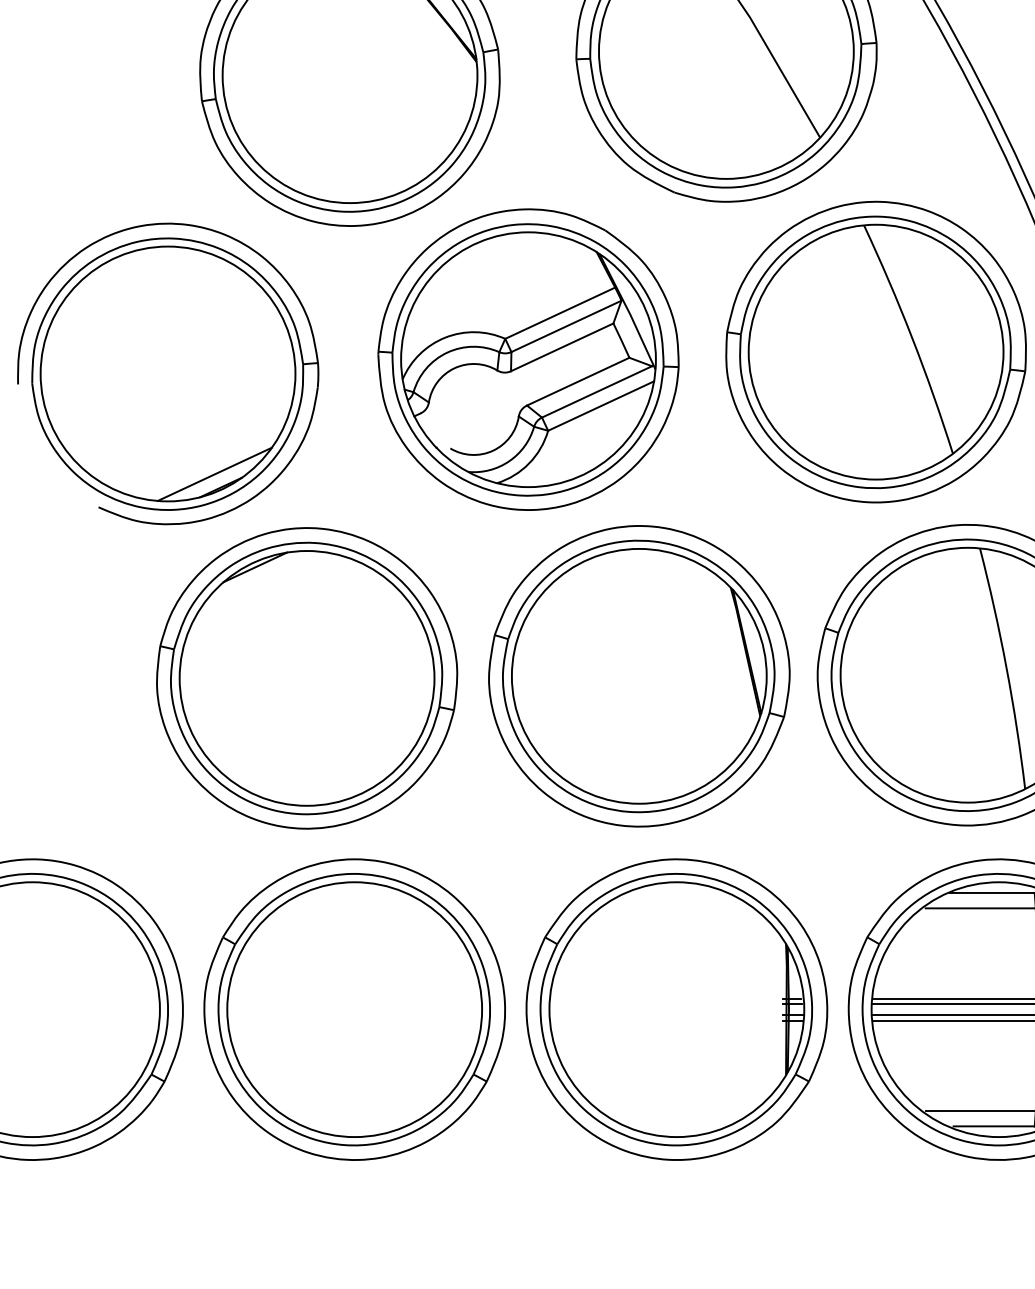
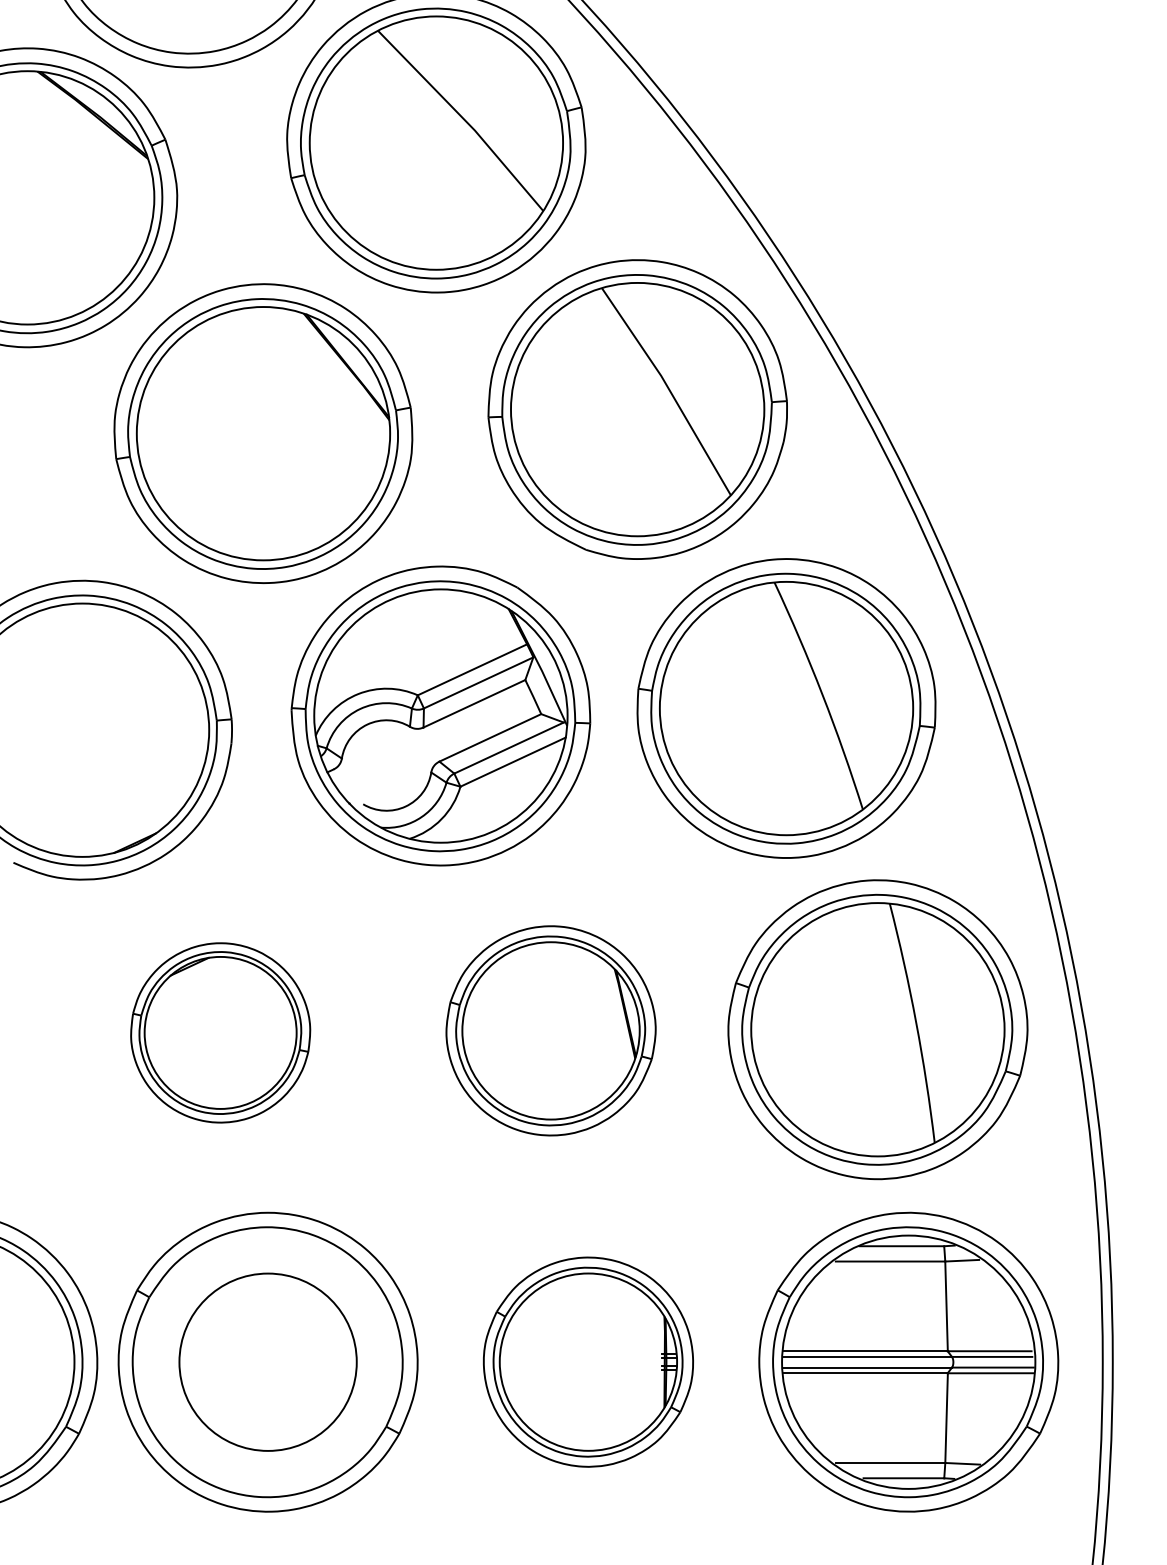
line: (214, 473) -> (128, 829), removed
part: (638, 675) -> (550, 1030), size x0.7
part: (306, 678) -> (220, 1032), size x0.6
circle: (354, 1008) -> (267, 1361), size x0.7
part: (676, 1008) -> (588, 1361), size x0.7

